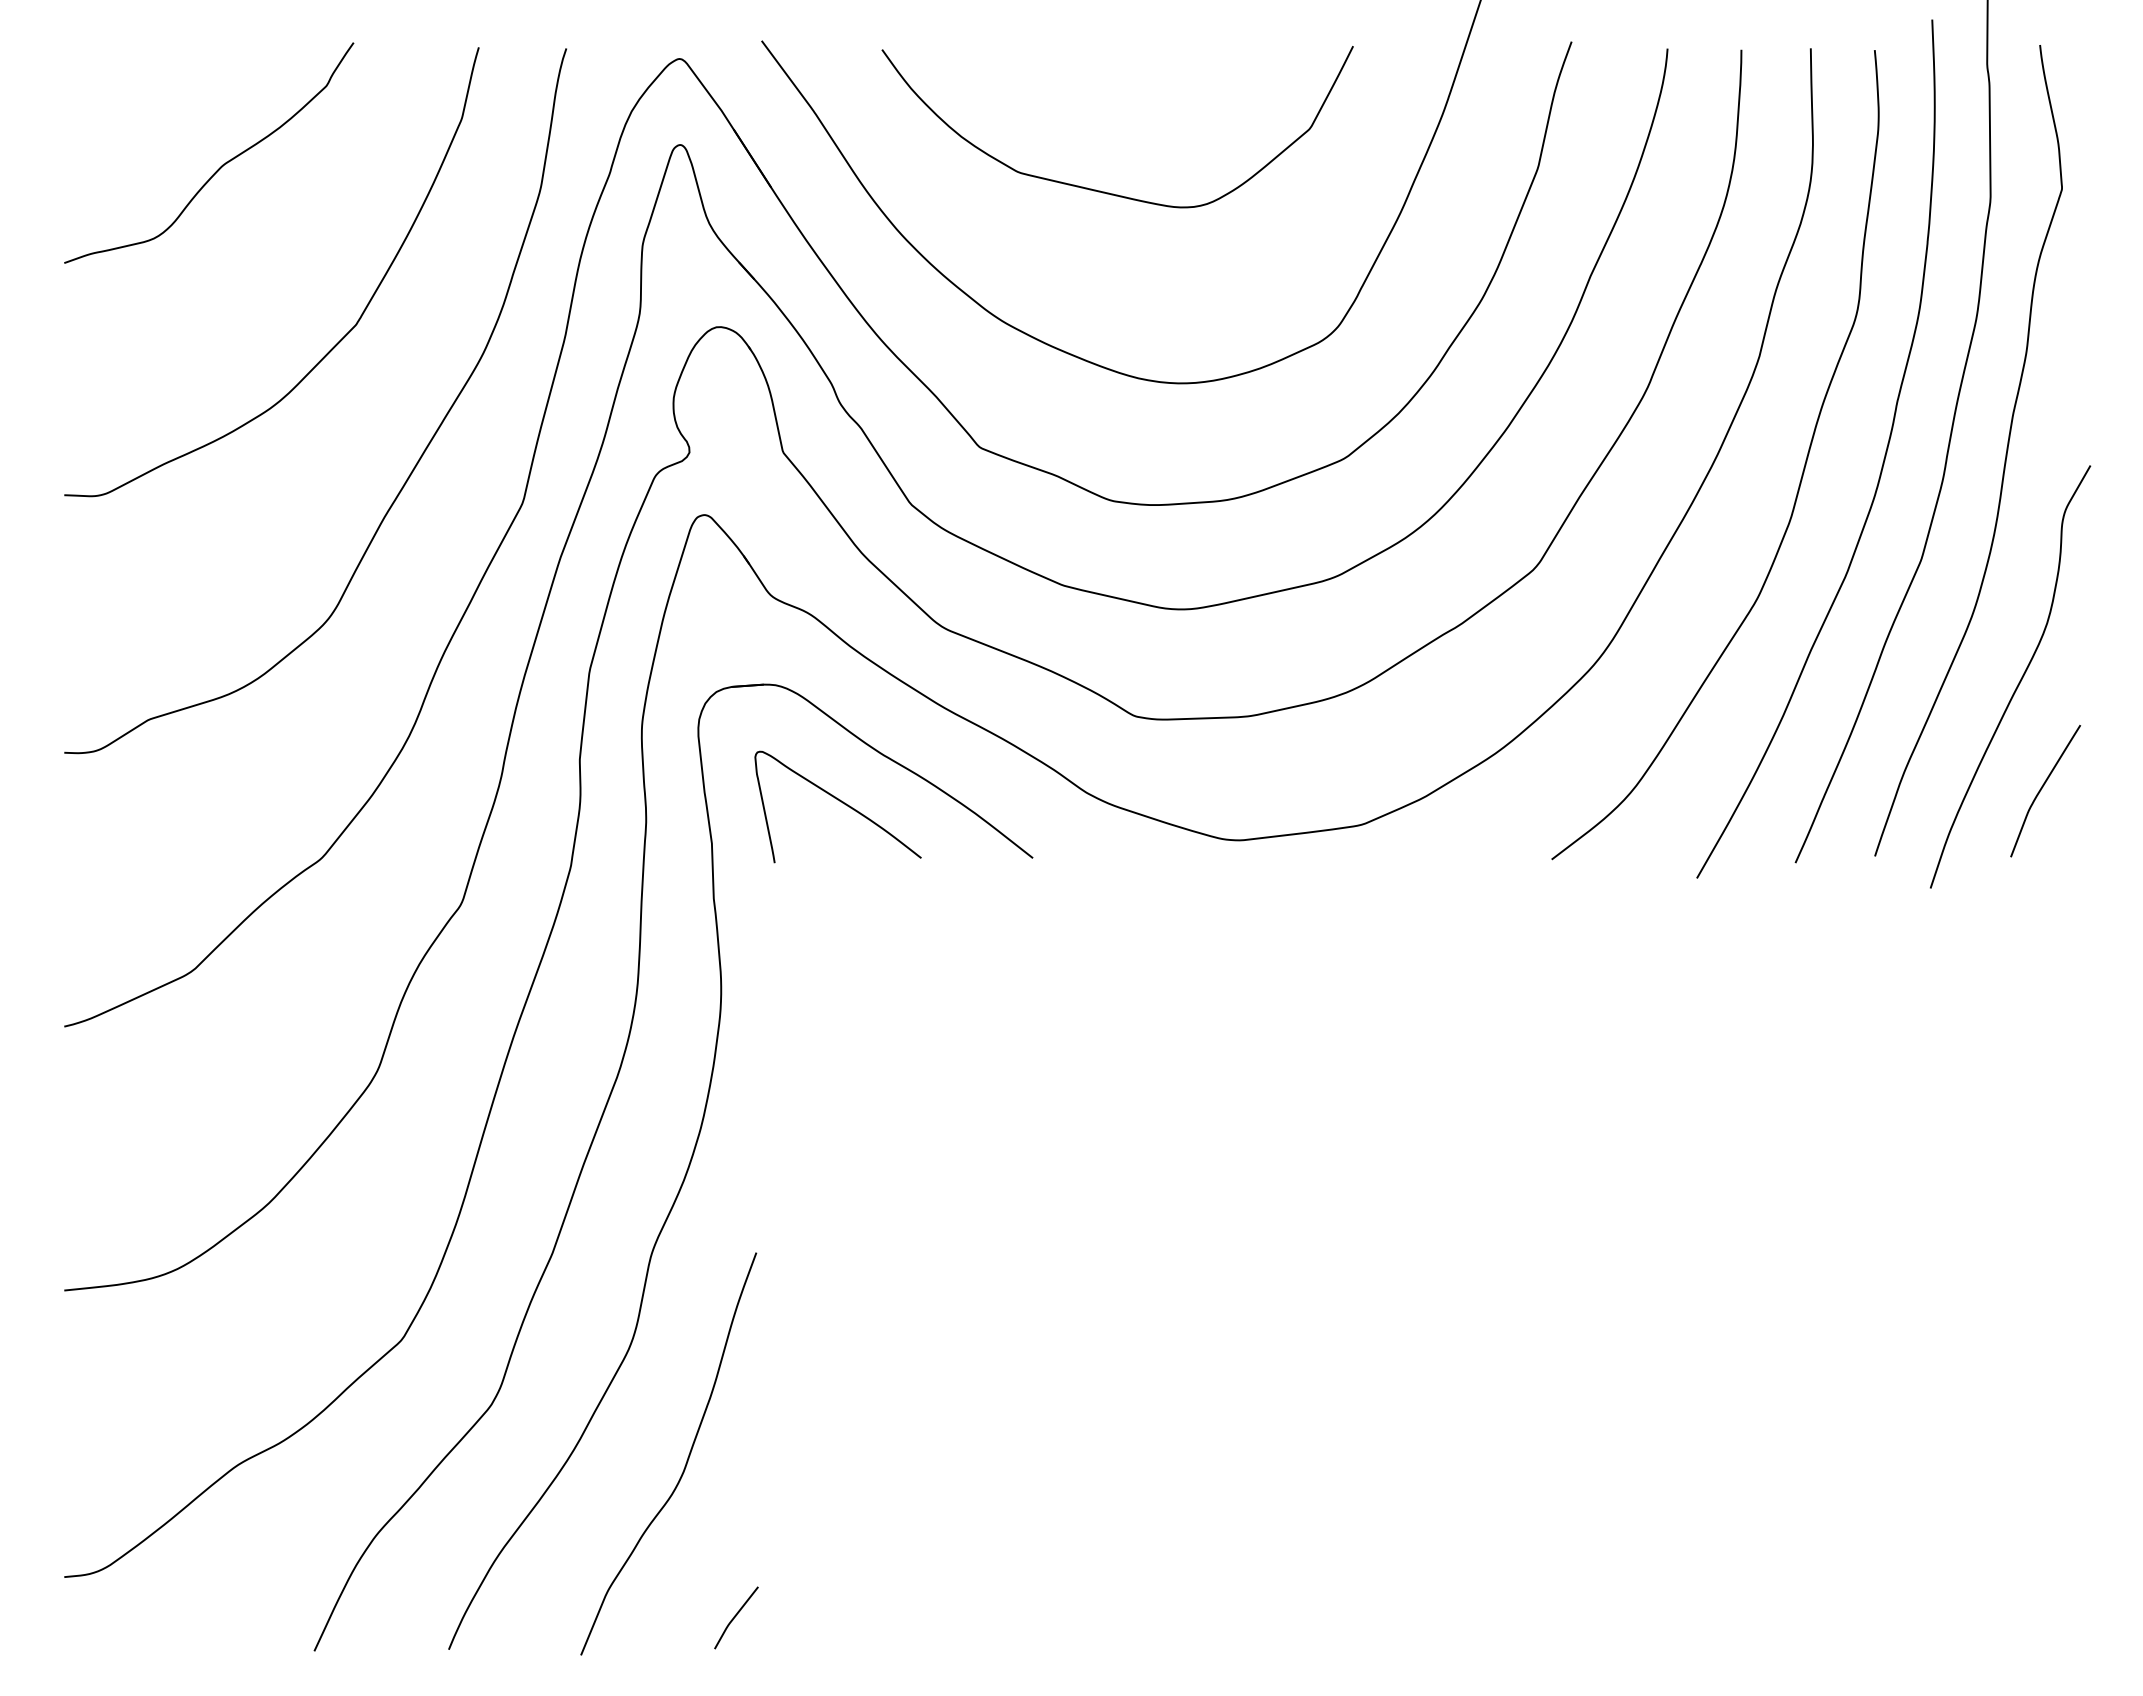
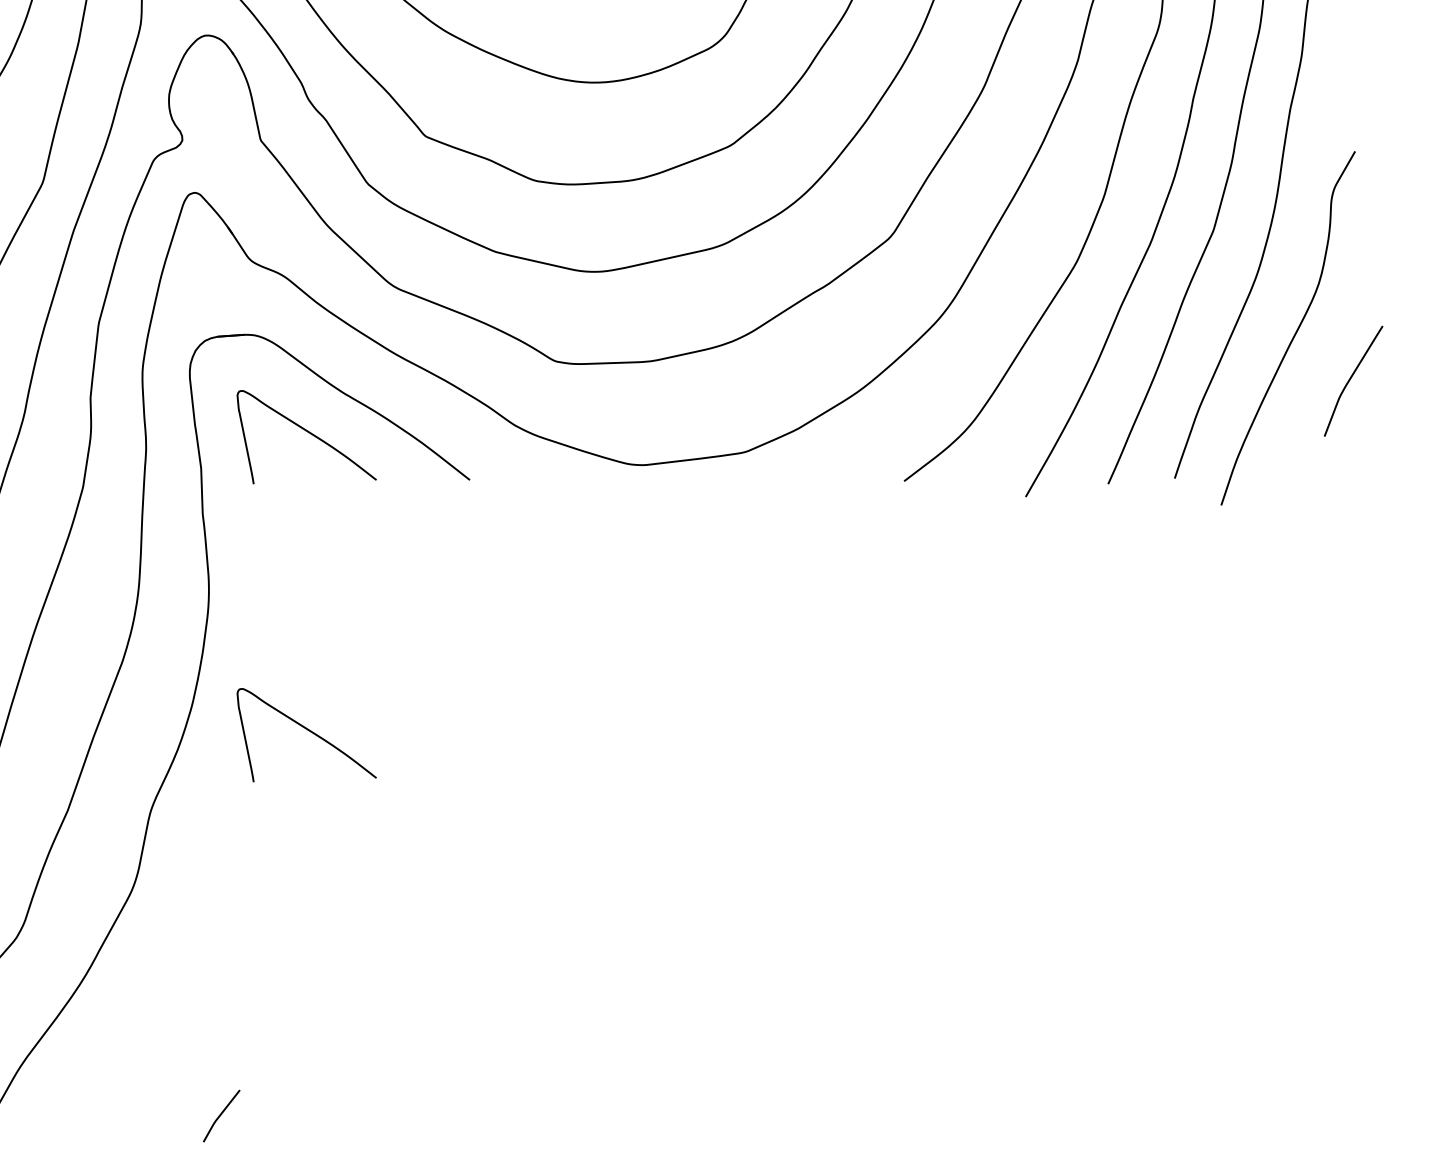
curve: (2041, 790) -> (1350, 380), moved
curve: (839, 1157) -> (307, 730), added
curve: (686, 1460) -> (179, 984), removed

